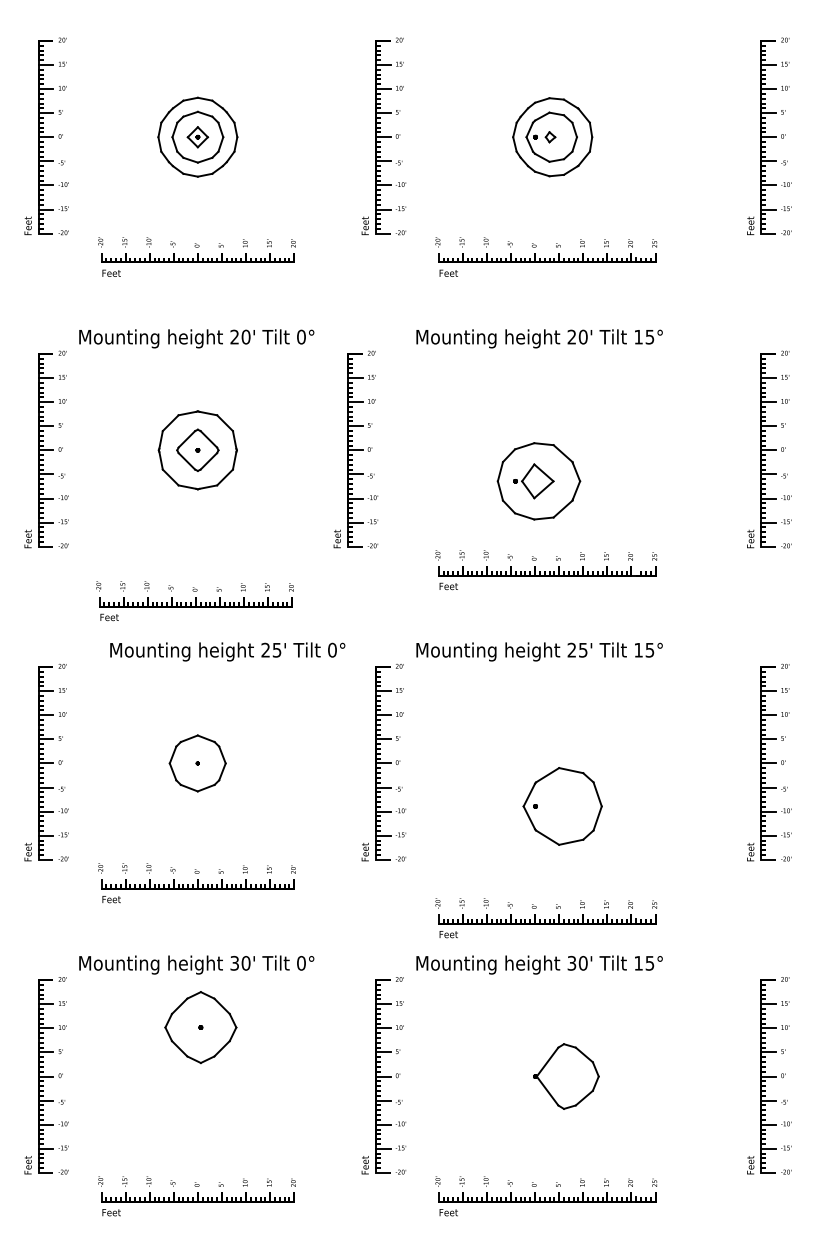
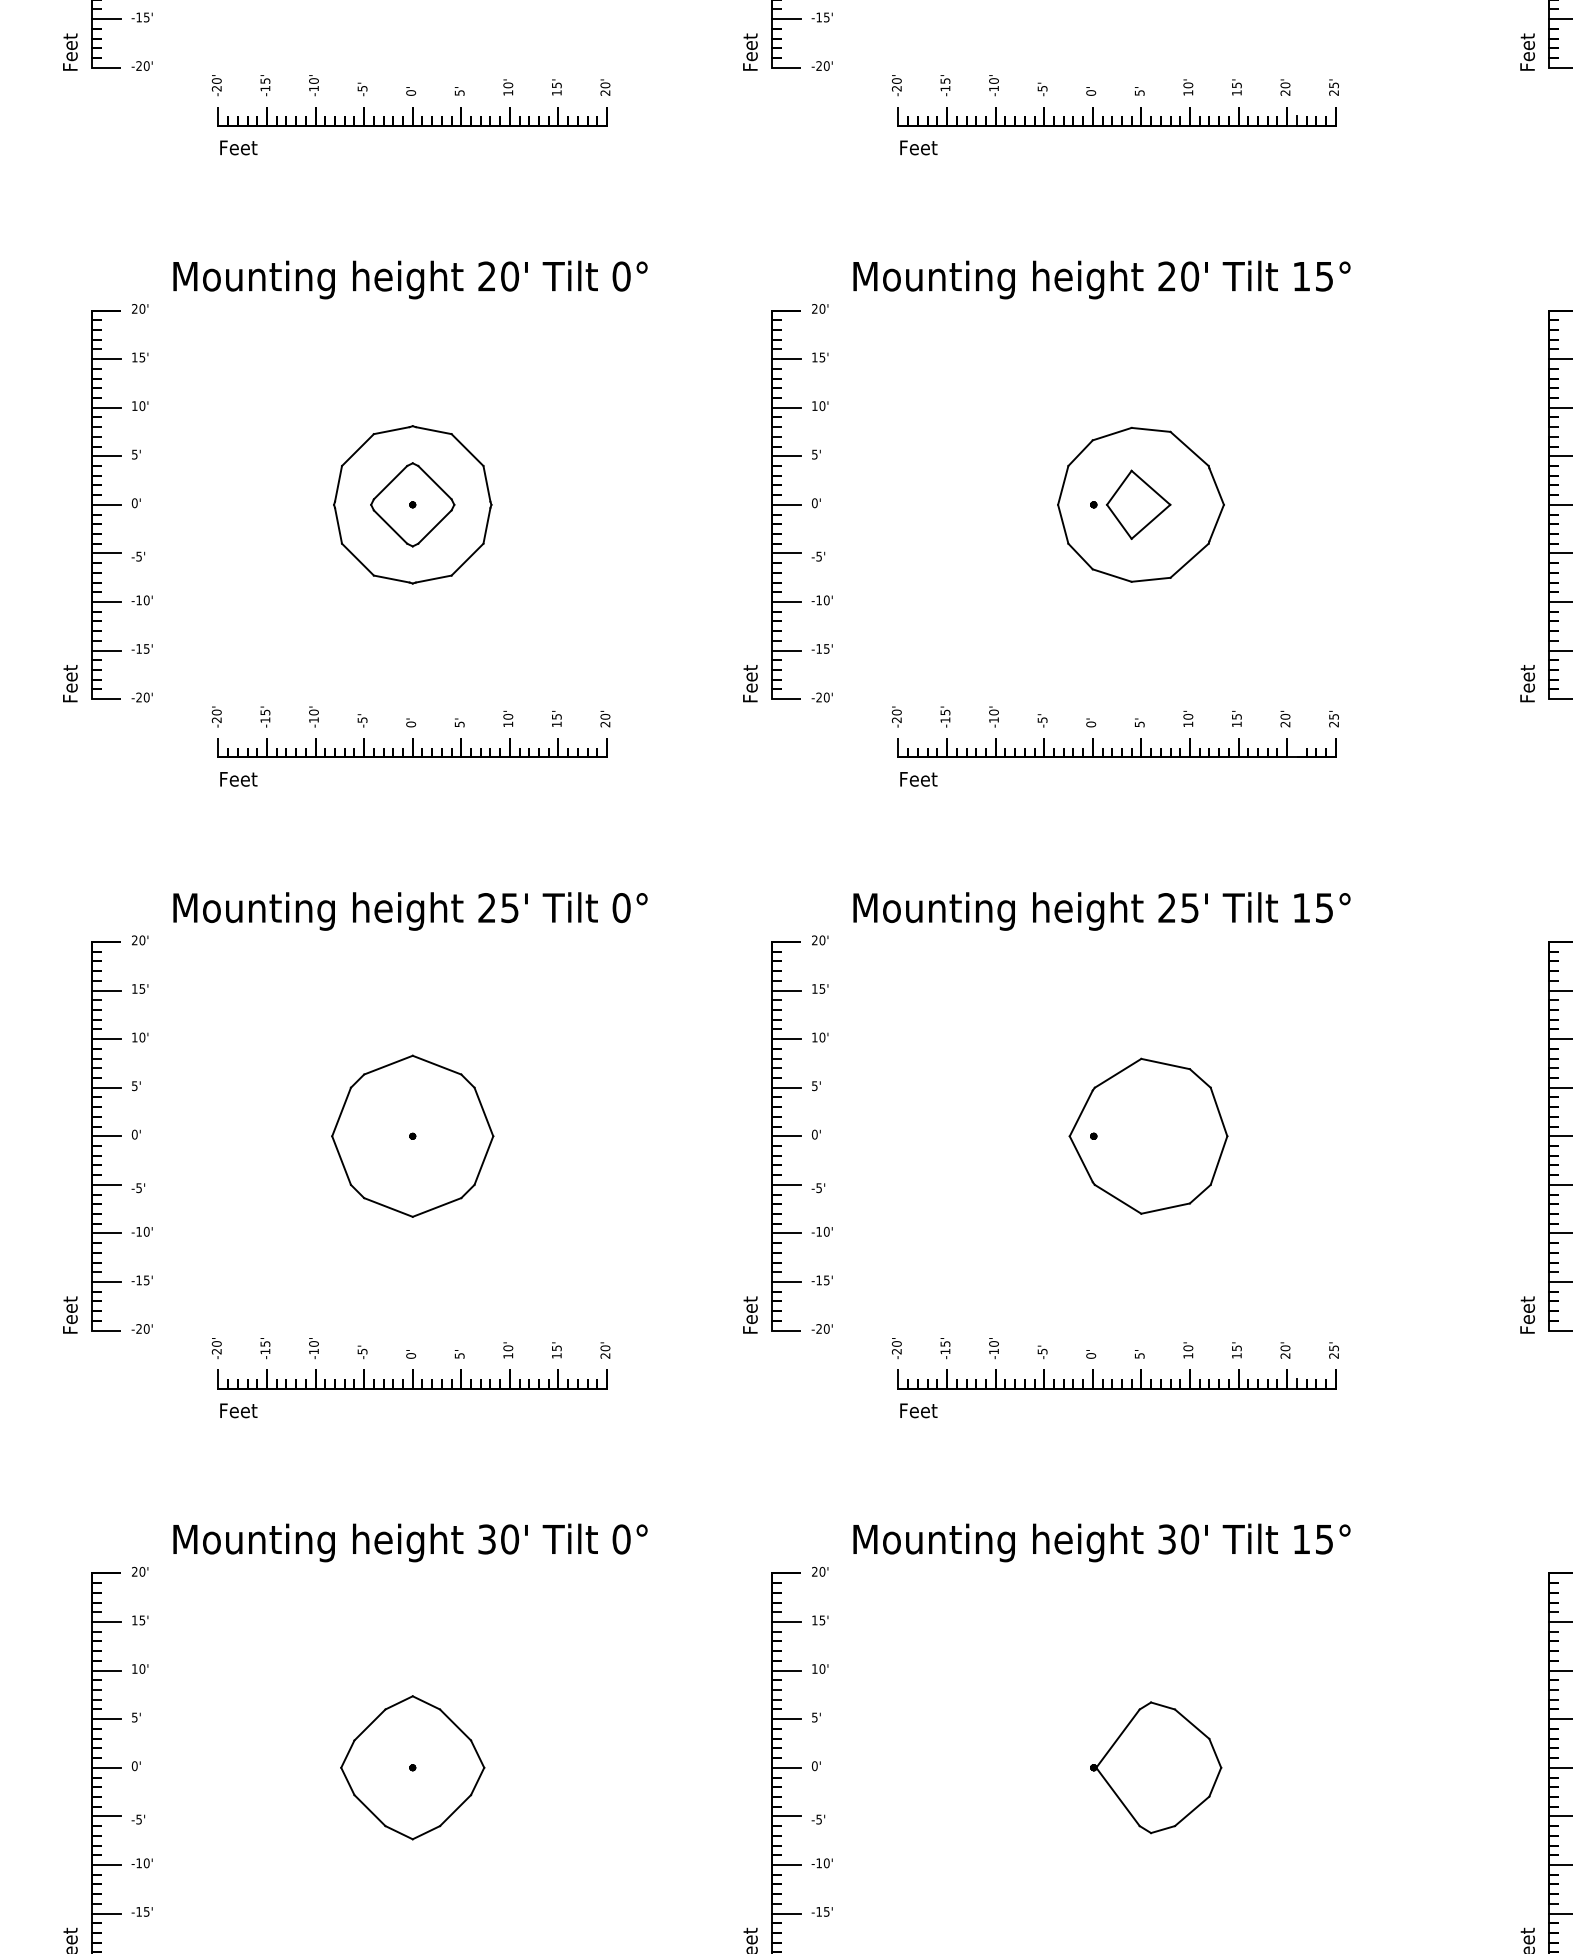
part: (355, 449) -> (787, 503), moved
part: (538, 481) -> (1140, 505), moved
part: (194, 601) -> (409, 747), moved
text: (227, 651) -> (409, 910), moved
part: (197, 763) -> (411, 1136), size x1.43
part: (562, 806) -> (1148, 1136), moved
part: (546, 918) -> (1115, 1378), moved
part: (200, 1027) -> (411, 1767), moved

